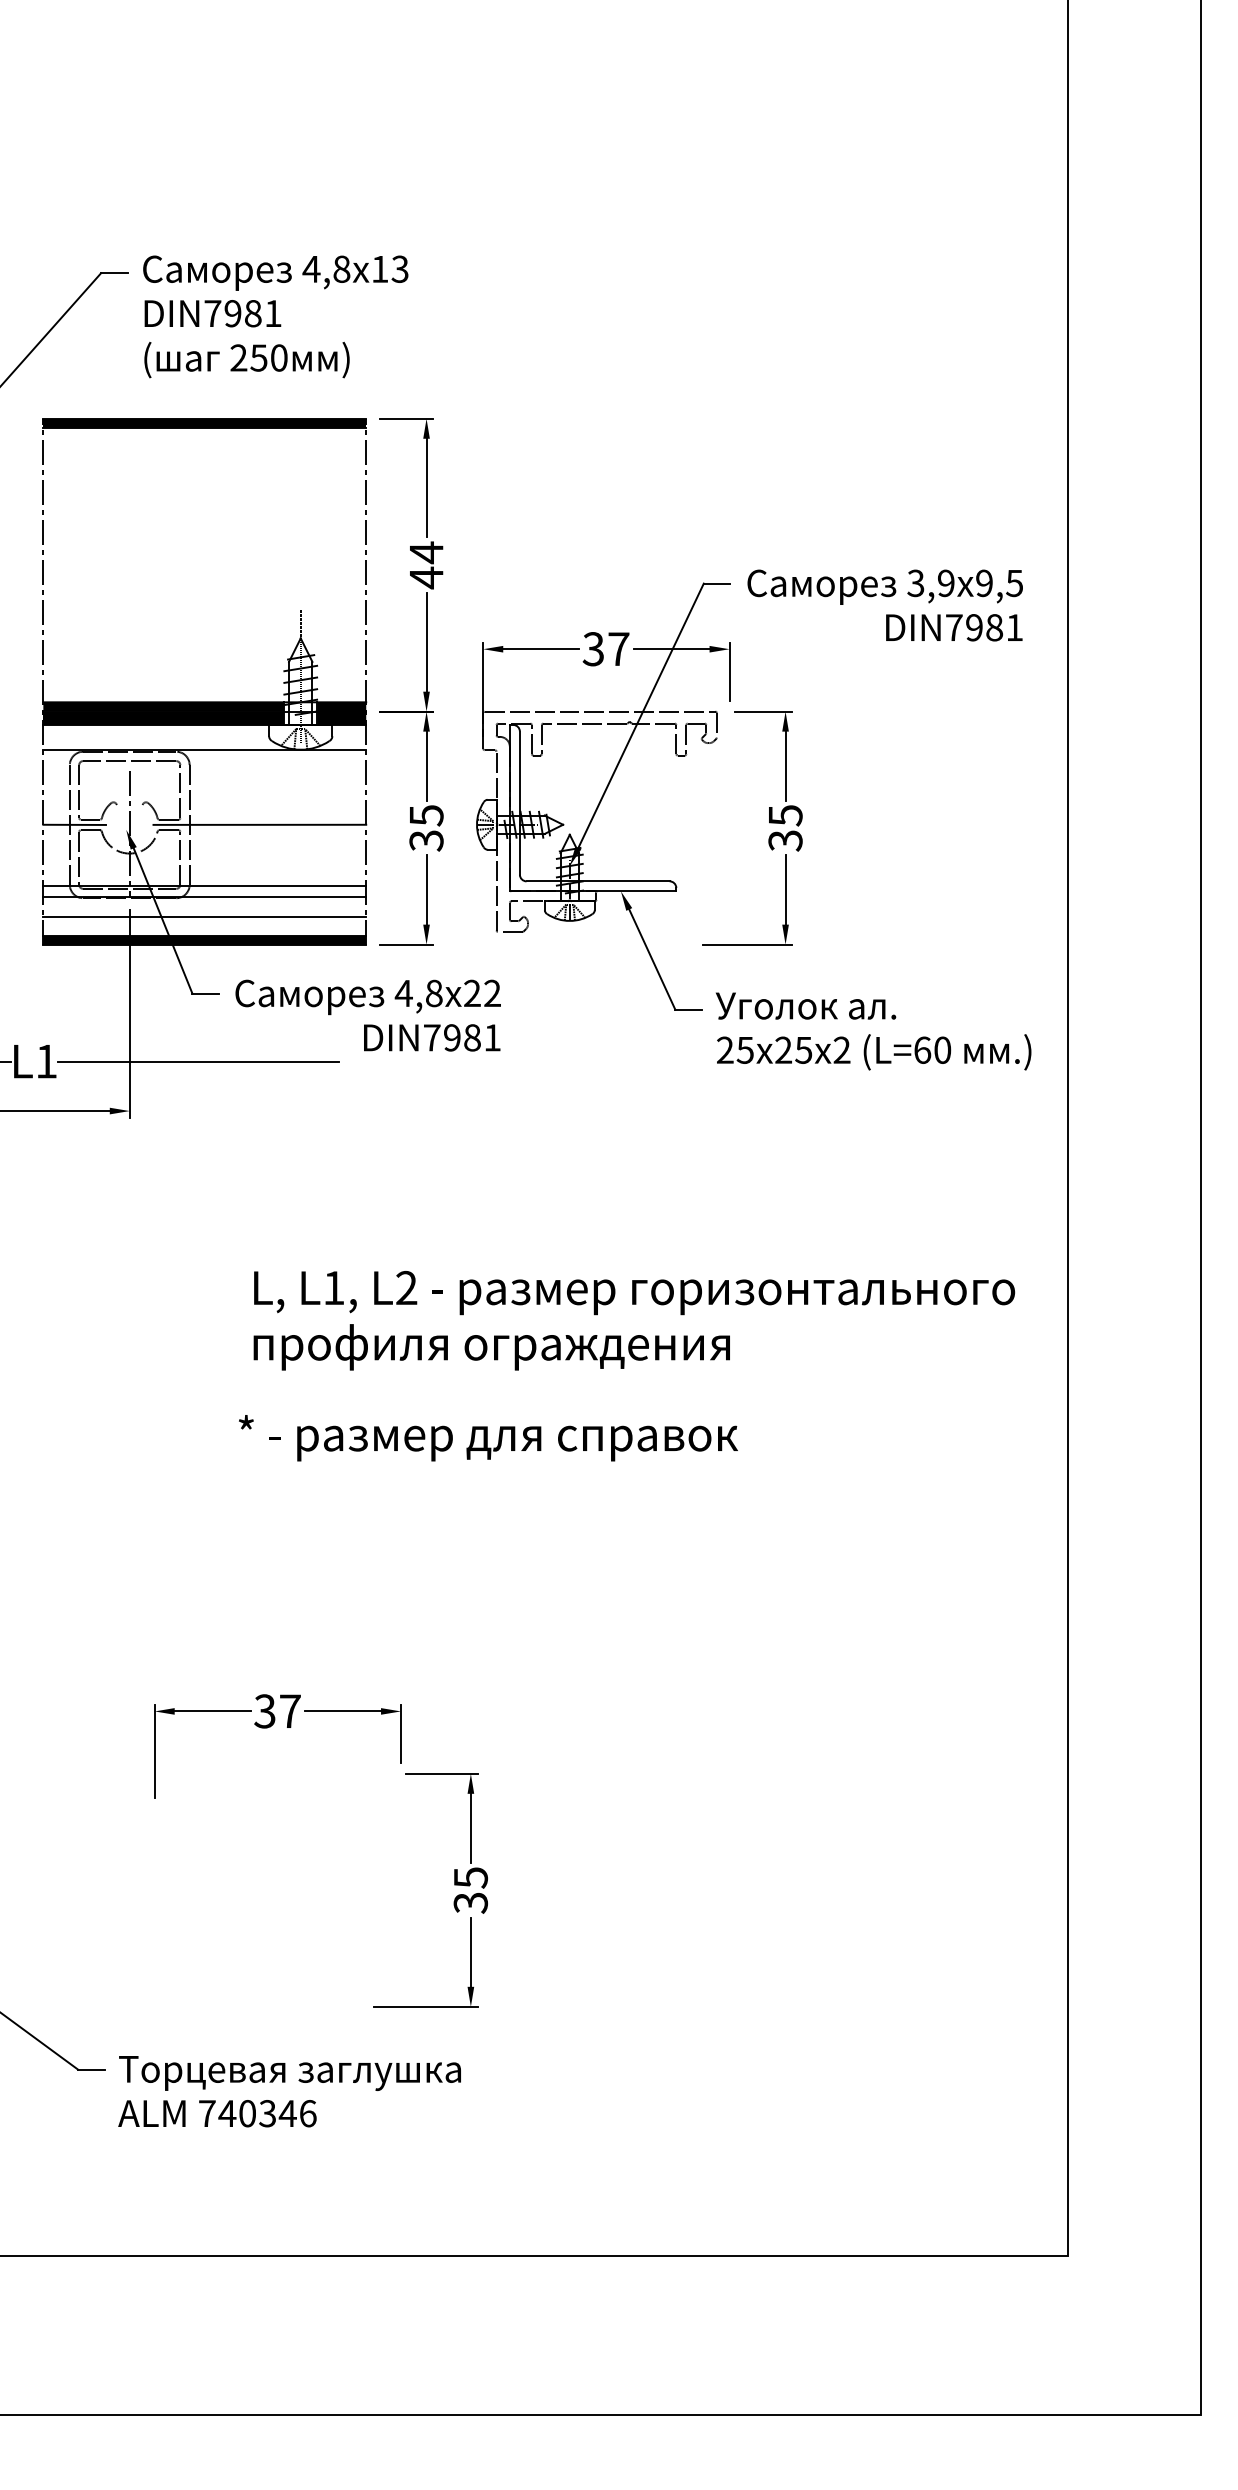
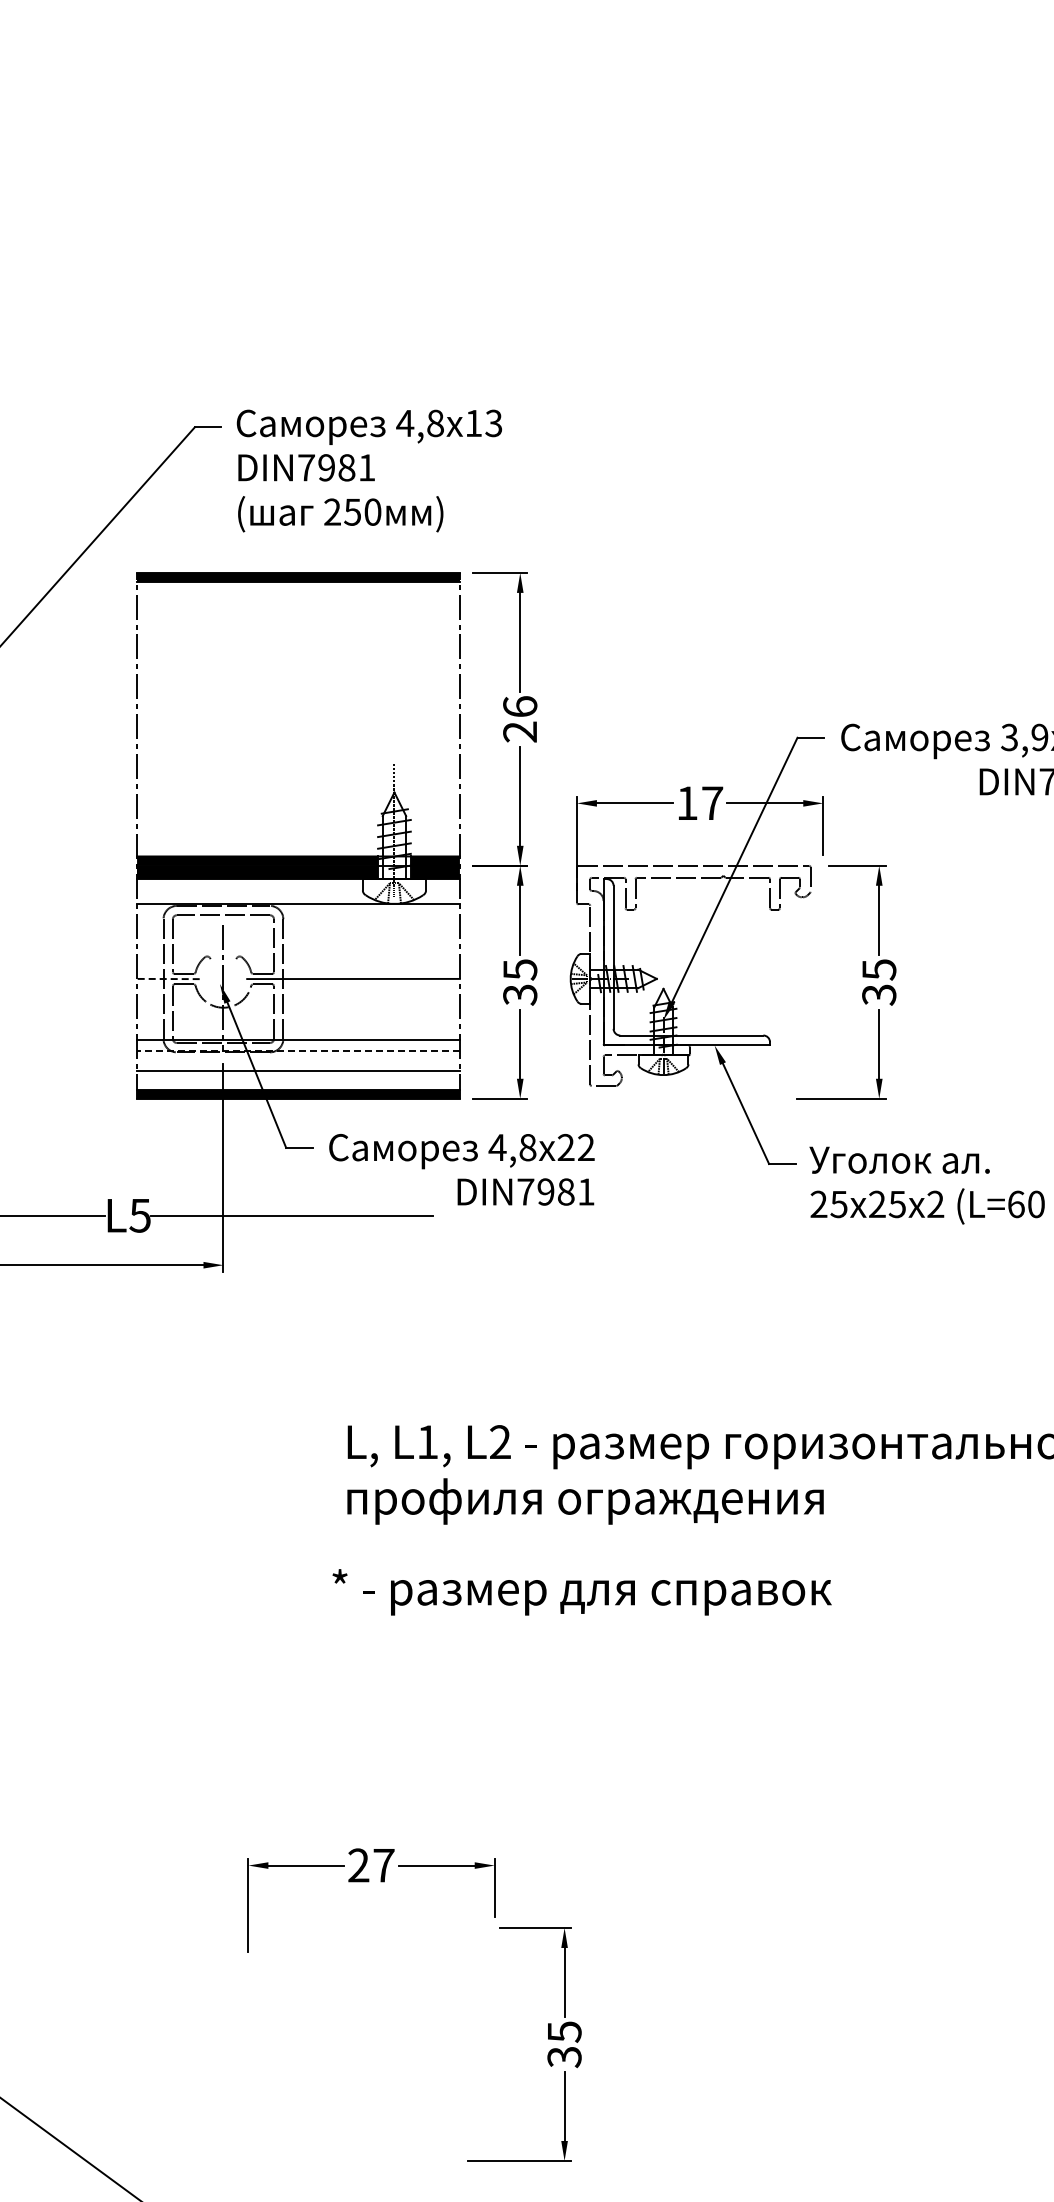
text: (426, 565) -> (520, 719), 44 -> 26
text: (592, 649) -> (686, 803), 37 -> 17
line: (74, 824) -> (168, 978), solid -> dashed
line: (204, 896) -> (298, 1050), solid -> dashed
text: (45, 1061) -> (139, 1215), L1 -> L5
text: (264, 1711) -> (358, 1865), 37 -> 27

